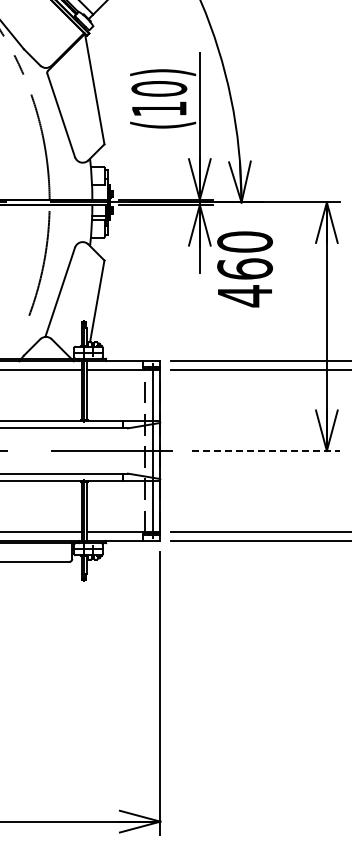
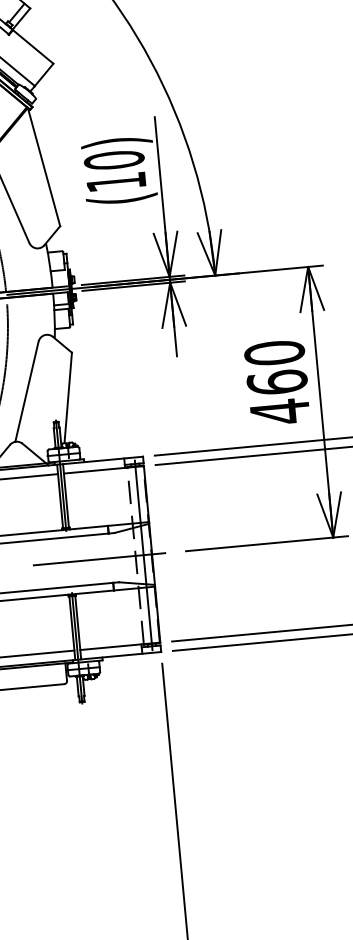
text: (244, 269) -> (276, 383), moved
line: (266, 450) -> (267, 543), dashed -> solid

